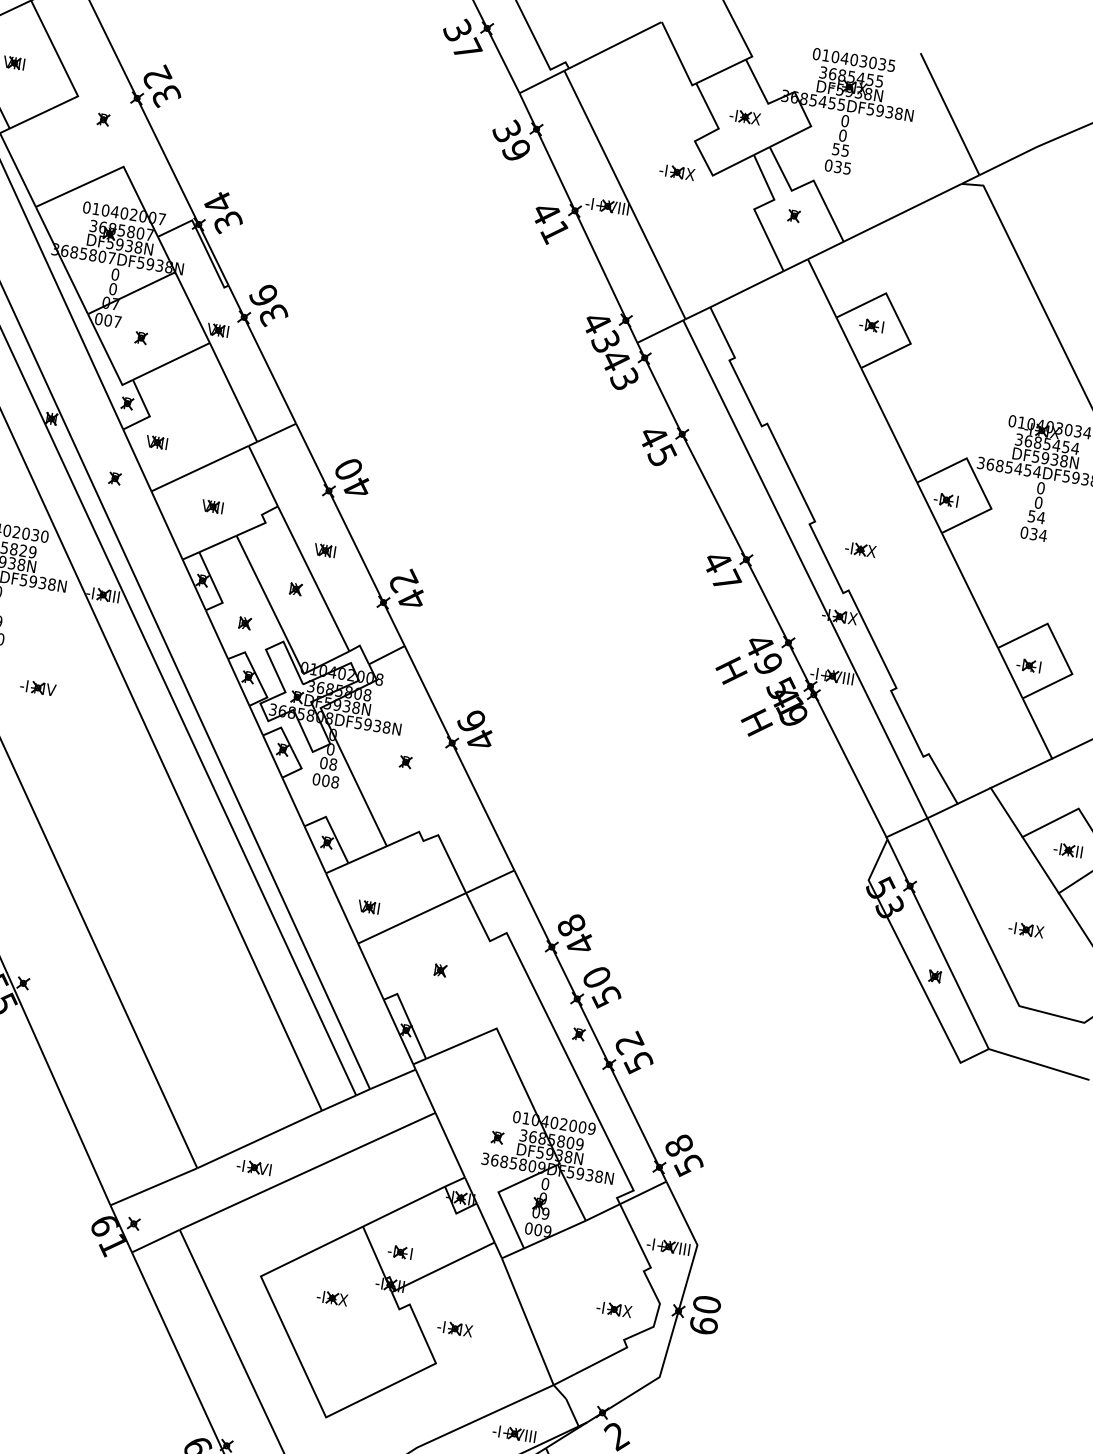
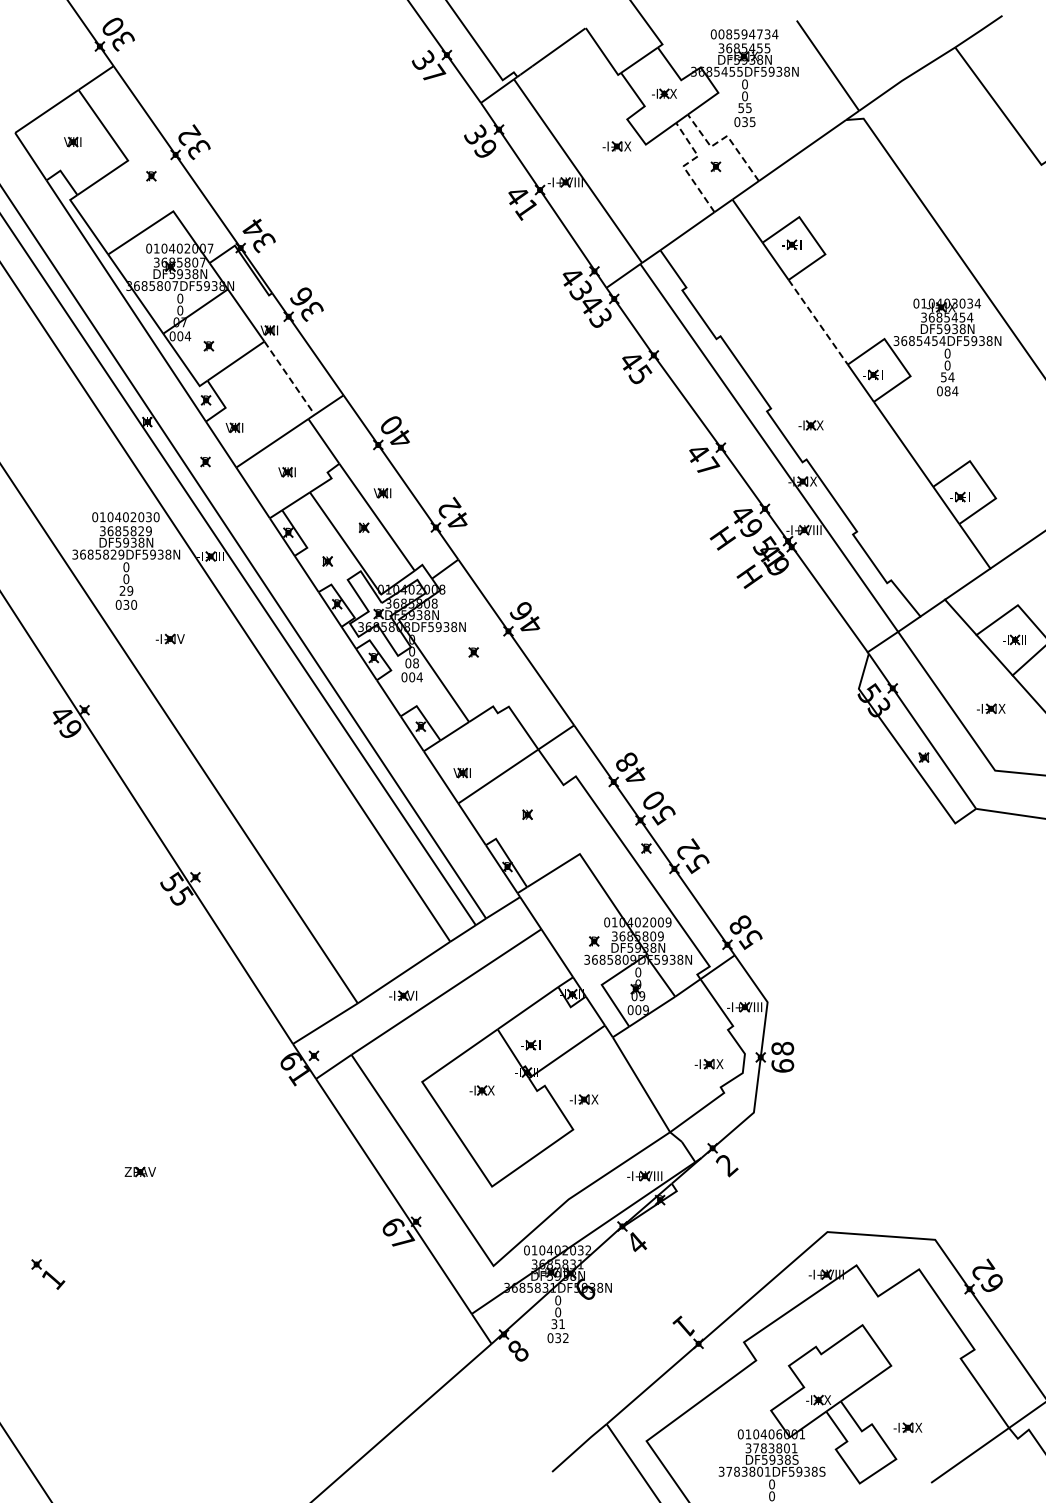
text: (859, 60) -> (748, 34), 010403035 -> 008594734
line: (811, 182) -> (725, 137), solid -> dashed
line: (755, 208) -> (684, 165), solid -> dashed
text: (116, 322) -> (187, 336), 007 -> 004
line: (233, 392) -> (289, 378), solid -> dashed
line: (889, 425) -> (818, 322), solid -> dashed
text: (1033, 534) -> (947, 391), 034 -> 084
text: (334, 782) -> (419, 677), 008 -> 004
text: (706, 1304) -> (782, 1048), 60 -> 68

